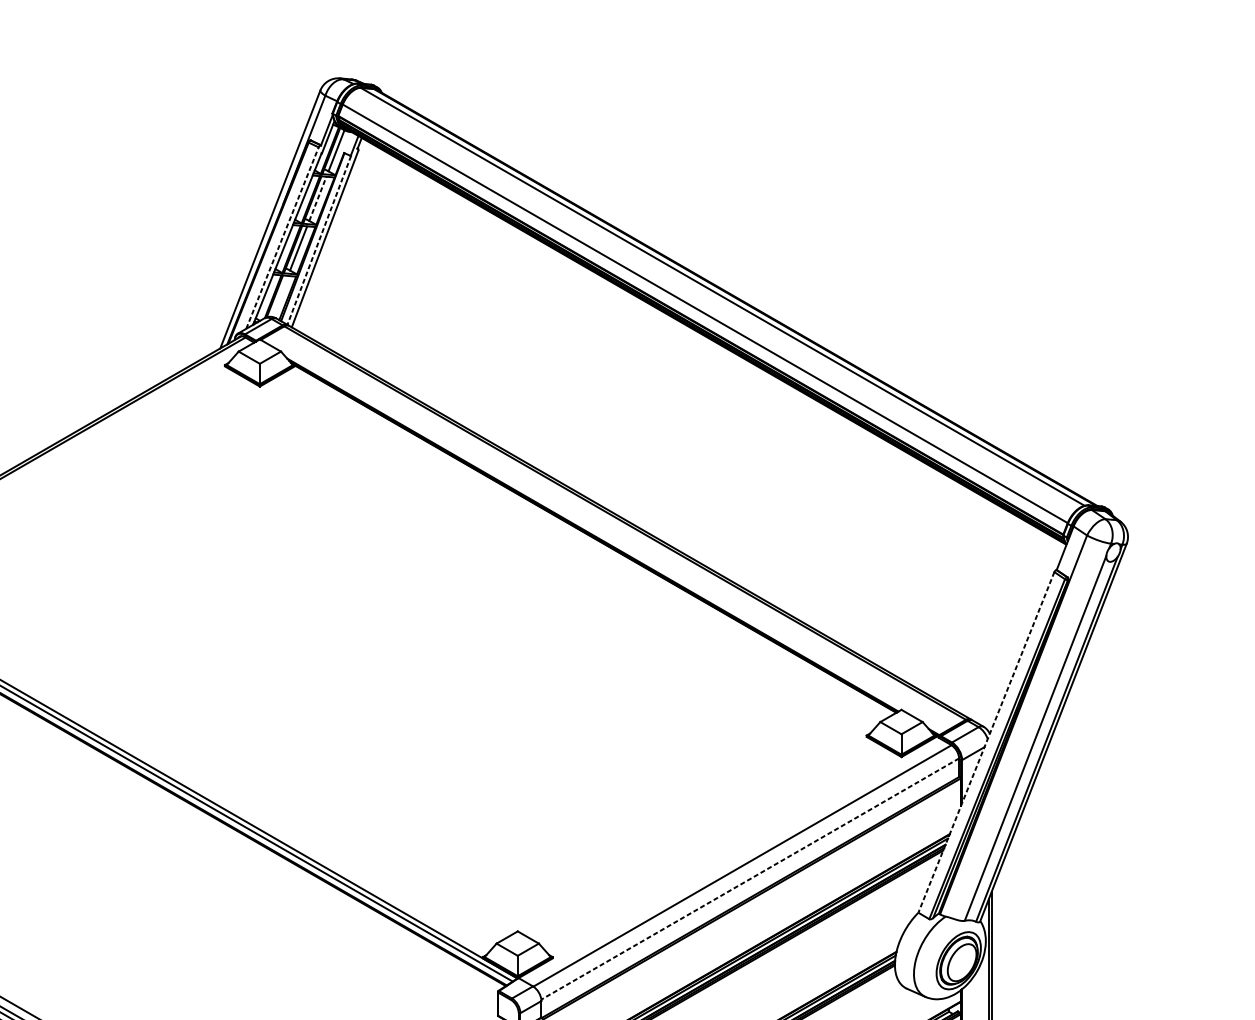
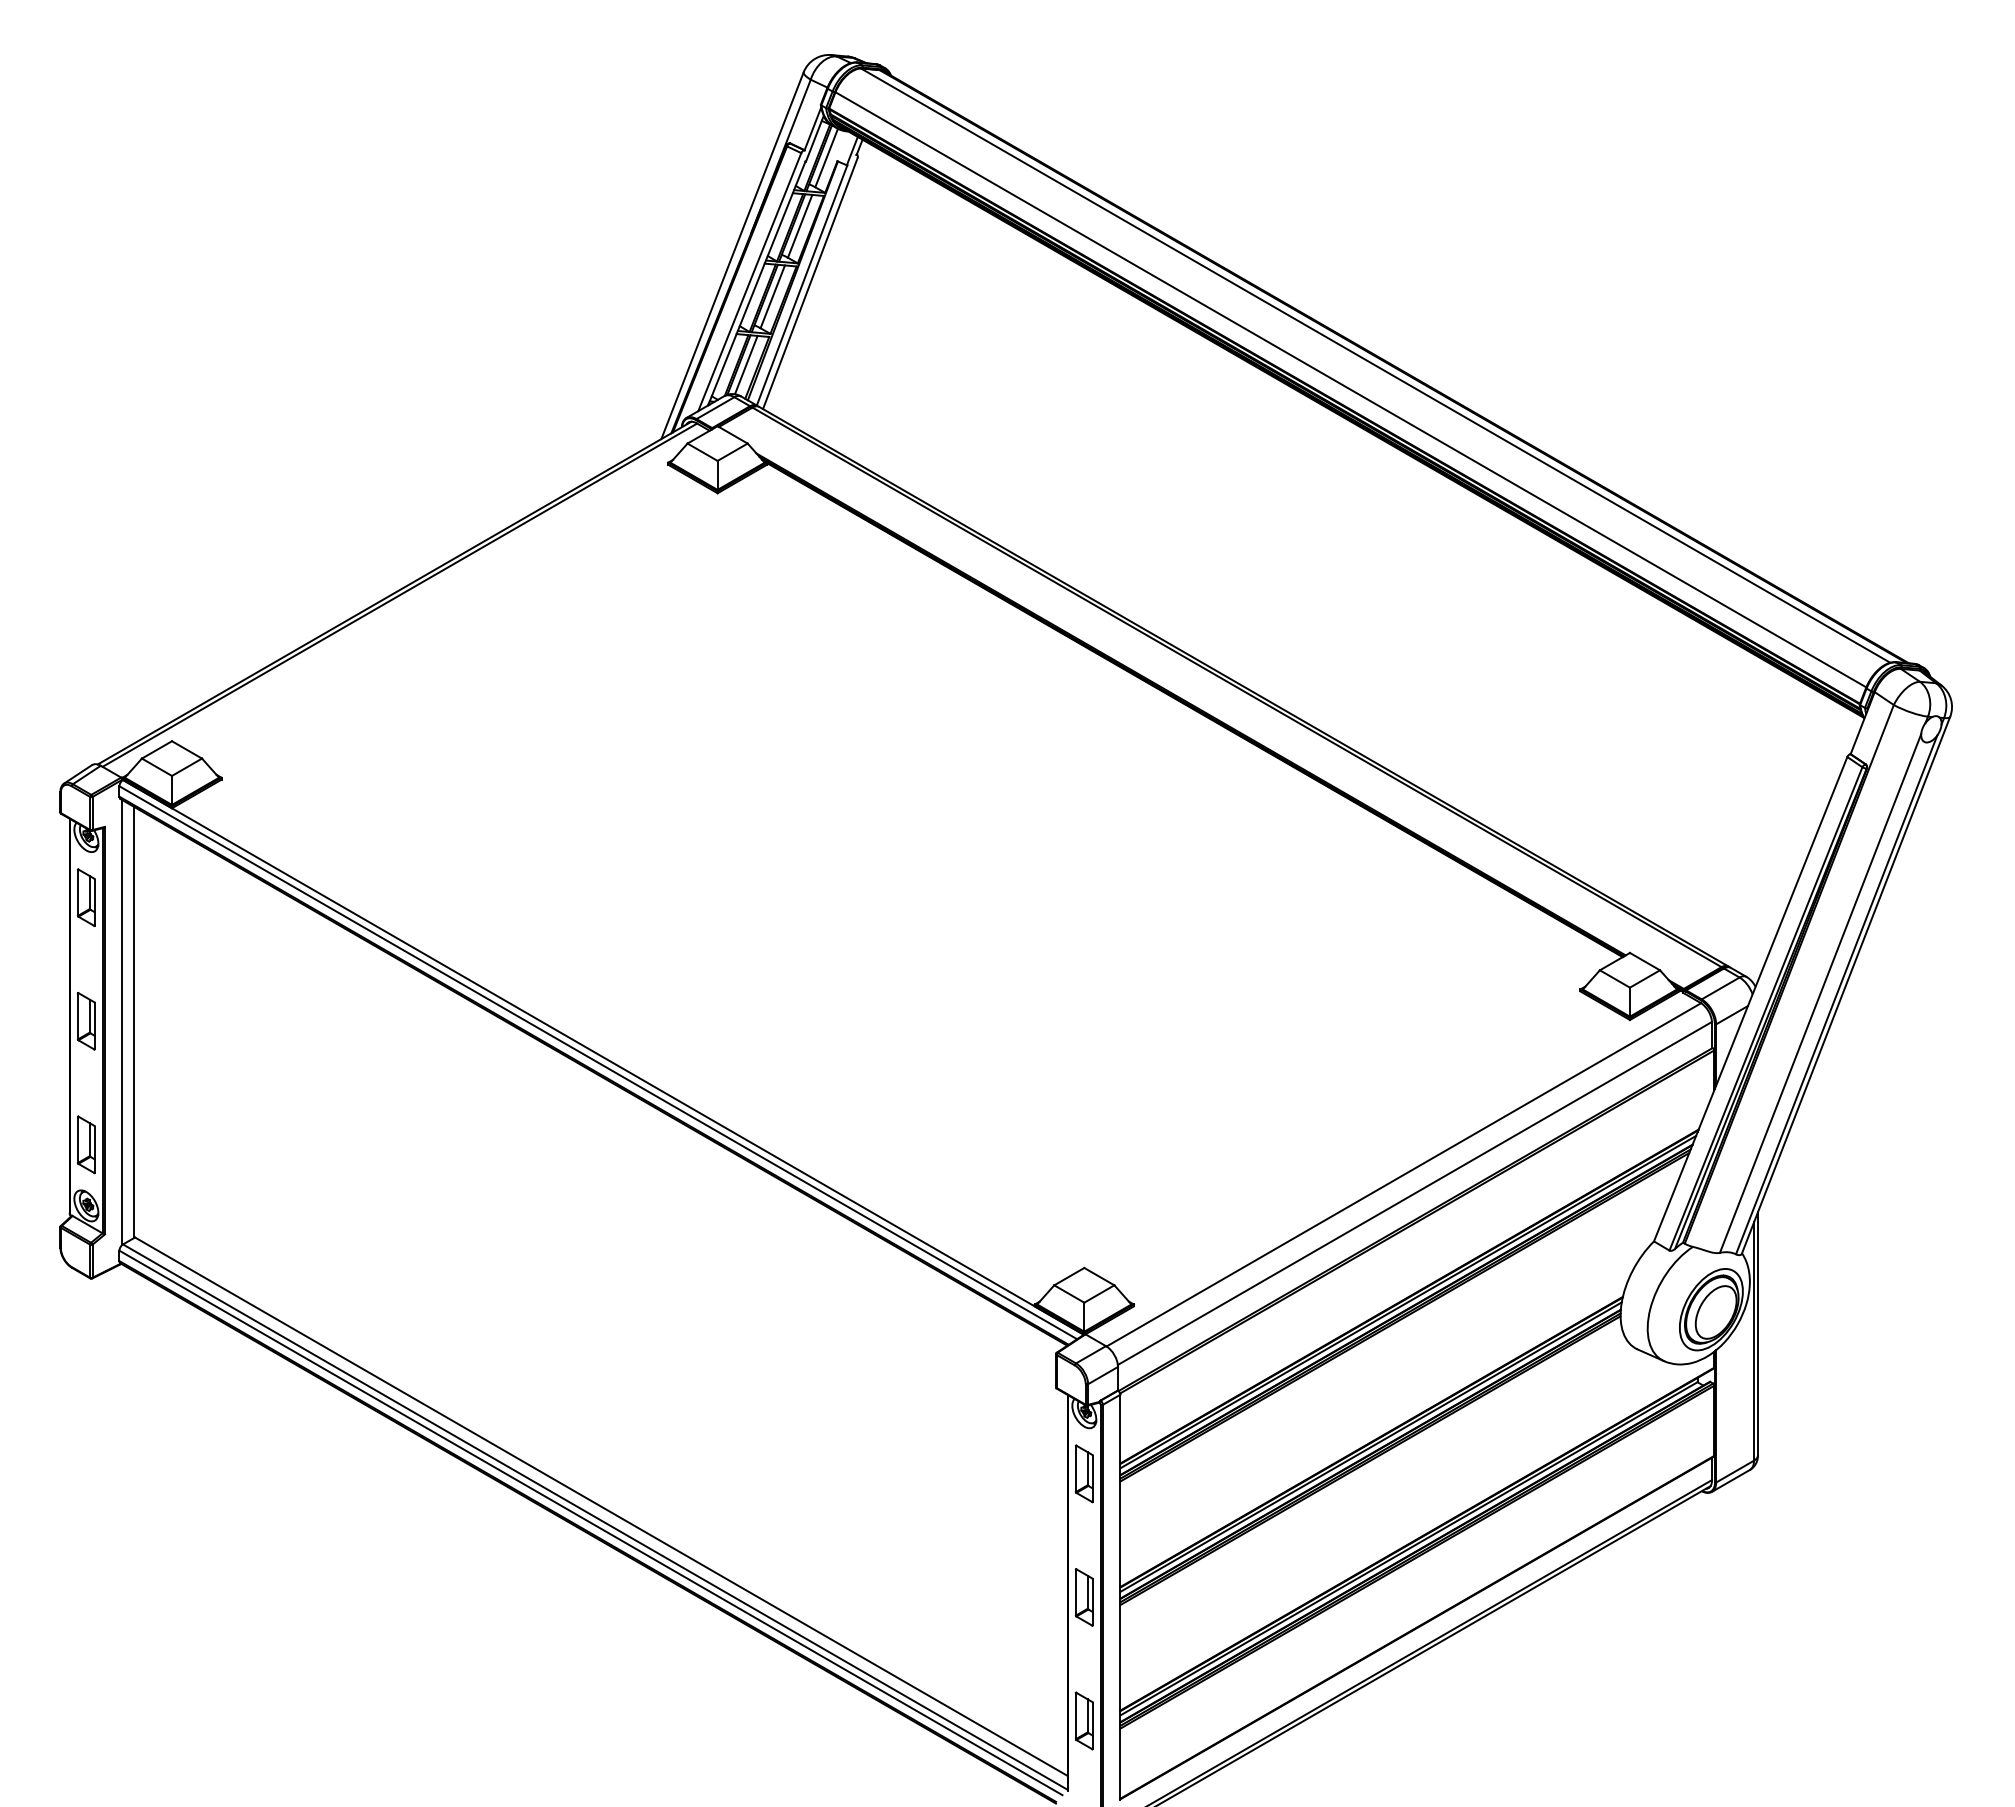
line: (318, 198) -> (800, 226), dashed -> solid
line: (282, 238) -> (749, 282), dashed -> solid
line: (318, 240) -> (801, 285), dashed -> solid
line: (279, 296) -> (745, 364), added
line: (986, 742) -> (1750, 999), dashed -> solid
line: (749, 879) -> (1414, 1193), dashed -> solid

